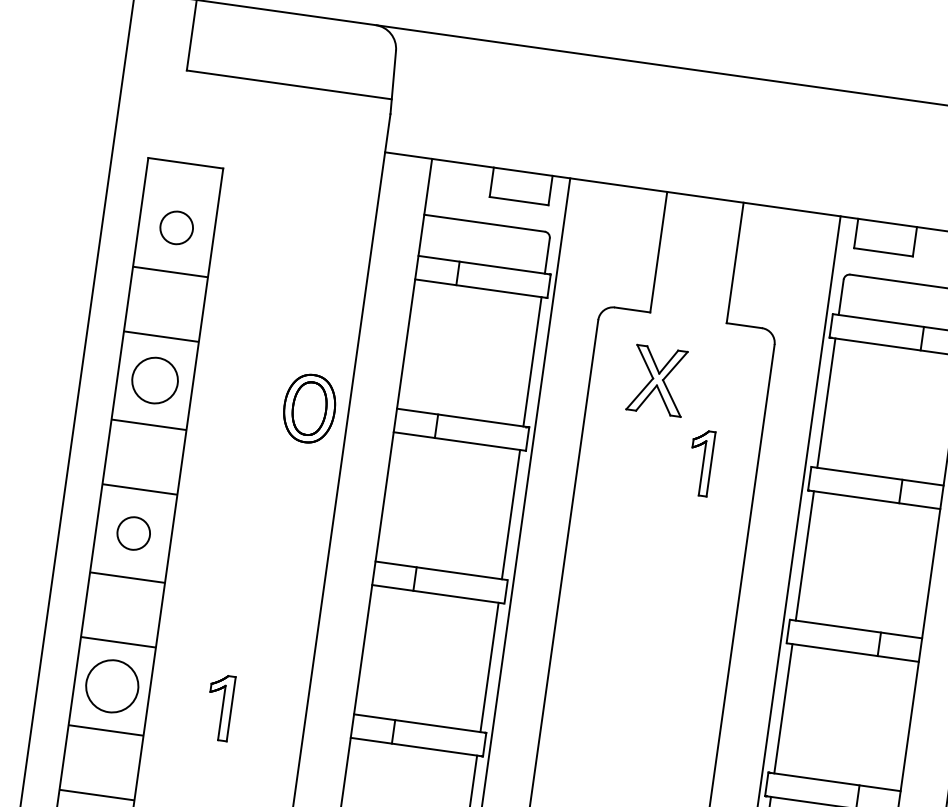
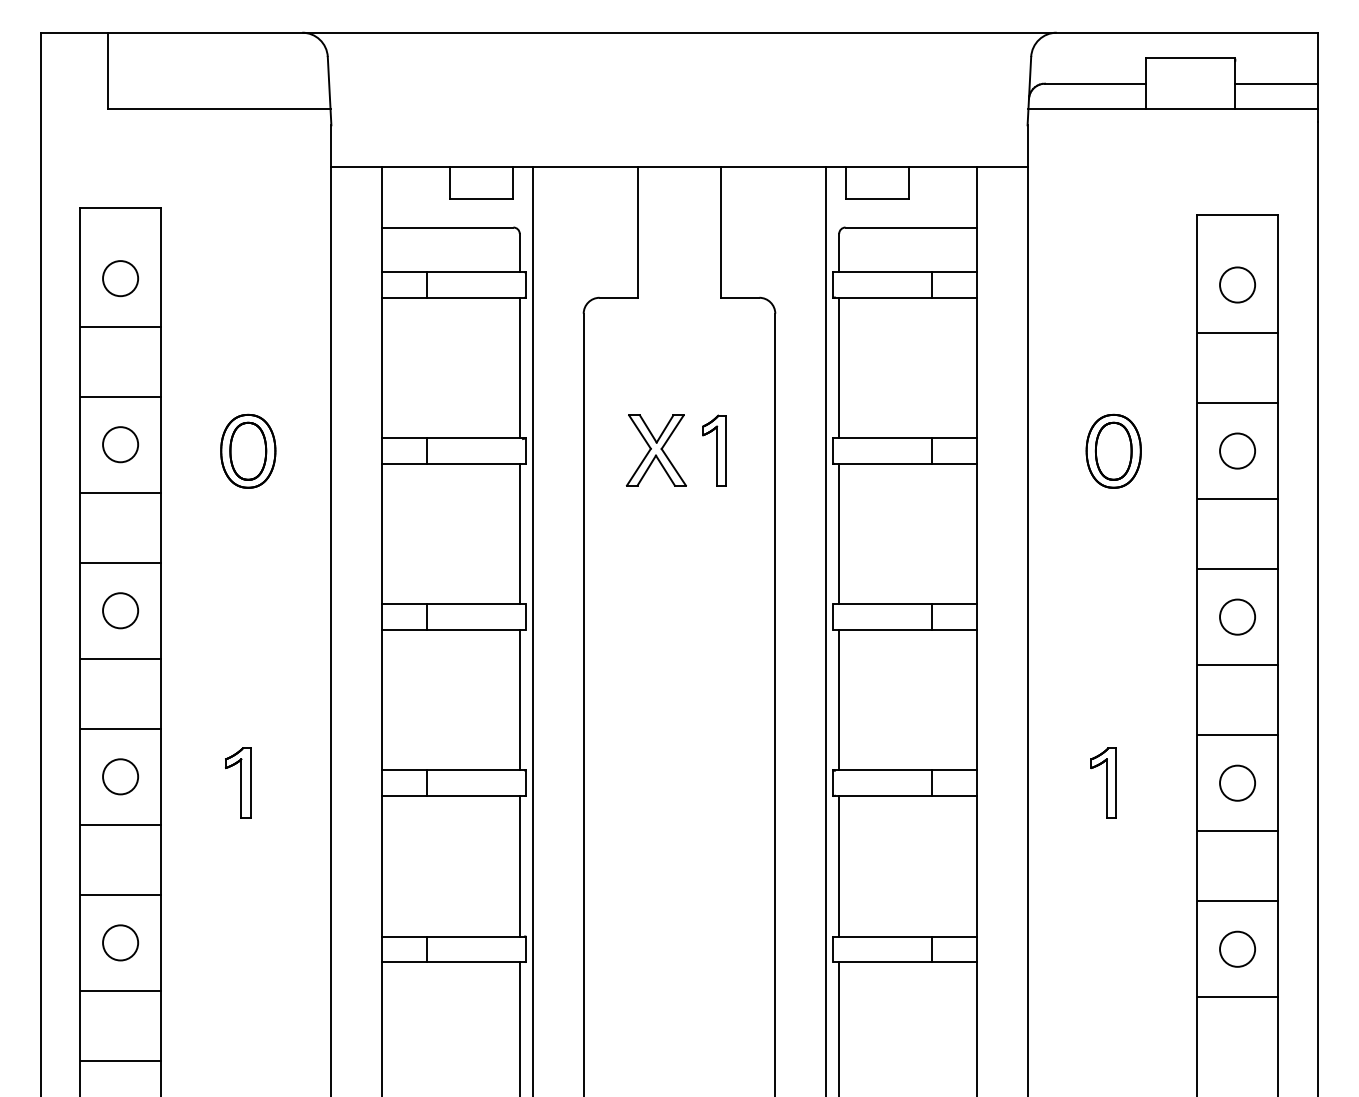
circle: (155, 380) -> (120, 444), size x0.71
part: (658, 380) -> (656, 450), moved
part: (309, 407) -> (248, 450), moved
circle: (112, 686) -> (120, 776), size x0.62

